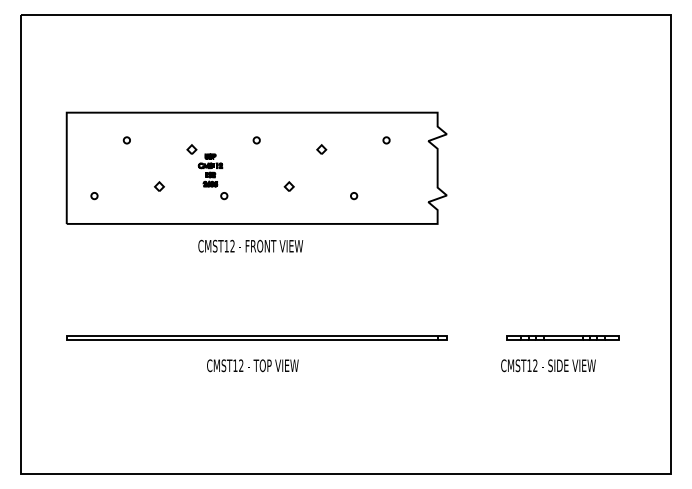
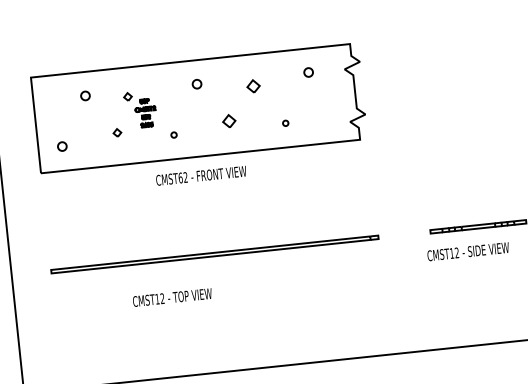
circle: (126, 140) -> (84, 96), size x1.6
circle: (256, 140) -> (196, 84), size x1.6
circle: (386, 140) -> (308, 72), size x1.6
part: (321, 149) -> (253, 86), size x1.6
part: (204, 165) -> (140, 109), moved
part: (288, 186) -> (228, 121), size x1.6
circle: (94, 196) -> (62, 147), size x1.6
text: (226, 245) -> (180, 177), CMST12 -> CMST62
text: (252, 365) -> (172, 297), moved

